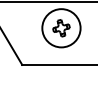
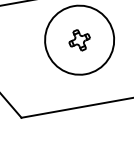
part: (61, 28) -> (79, 40), size x0.7

